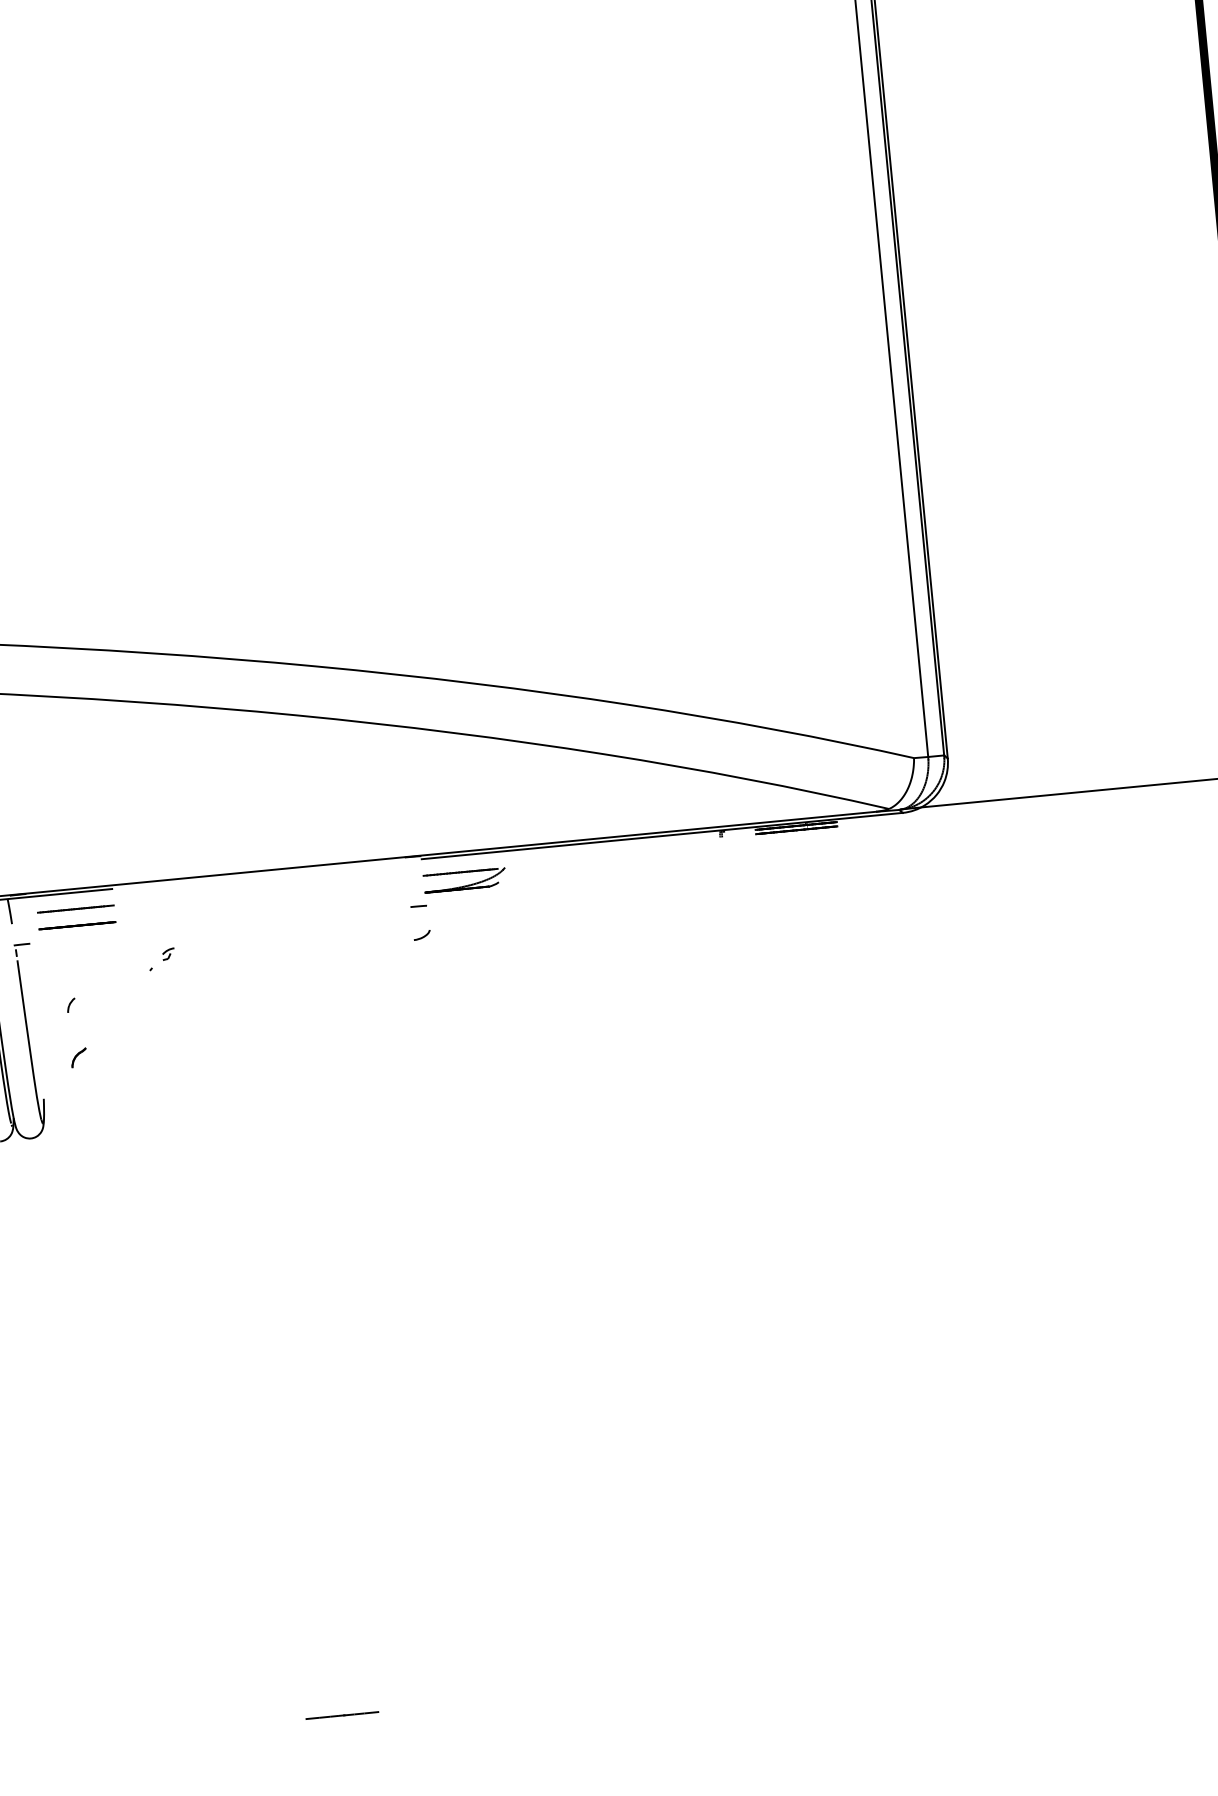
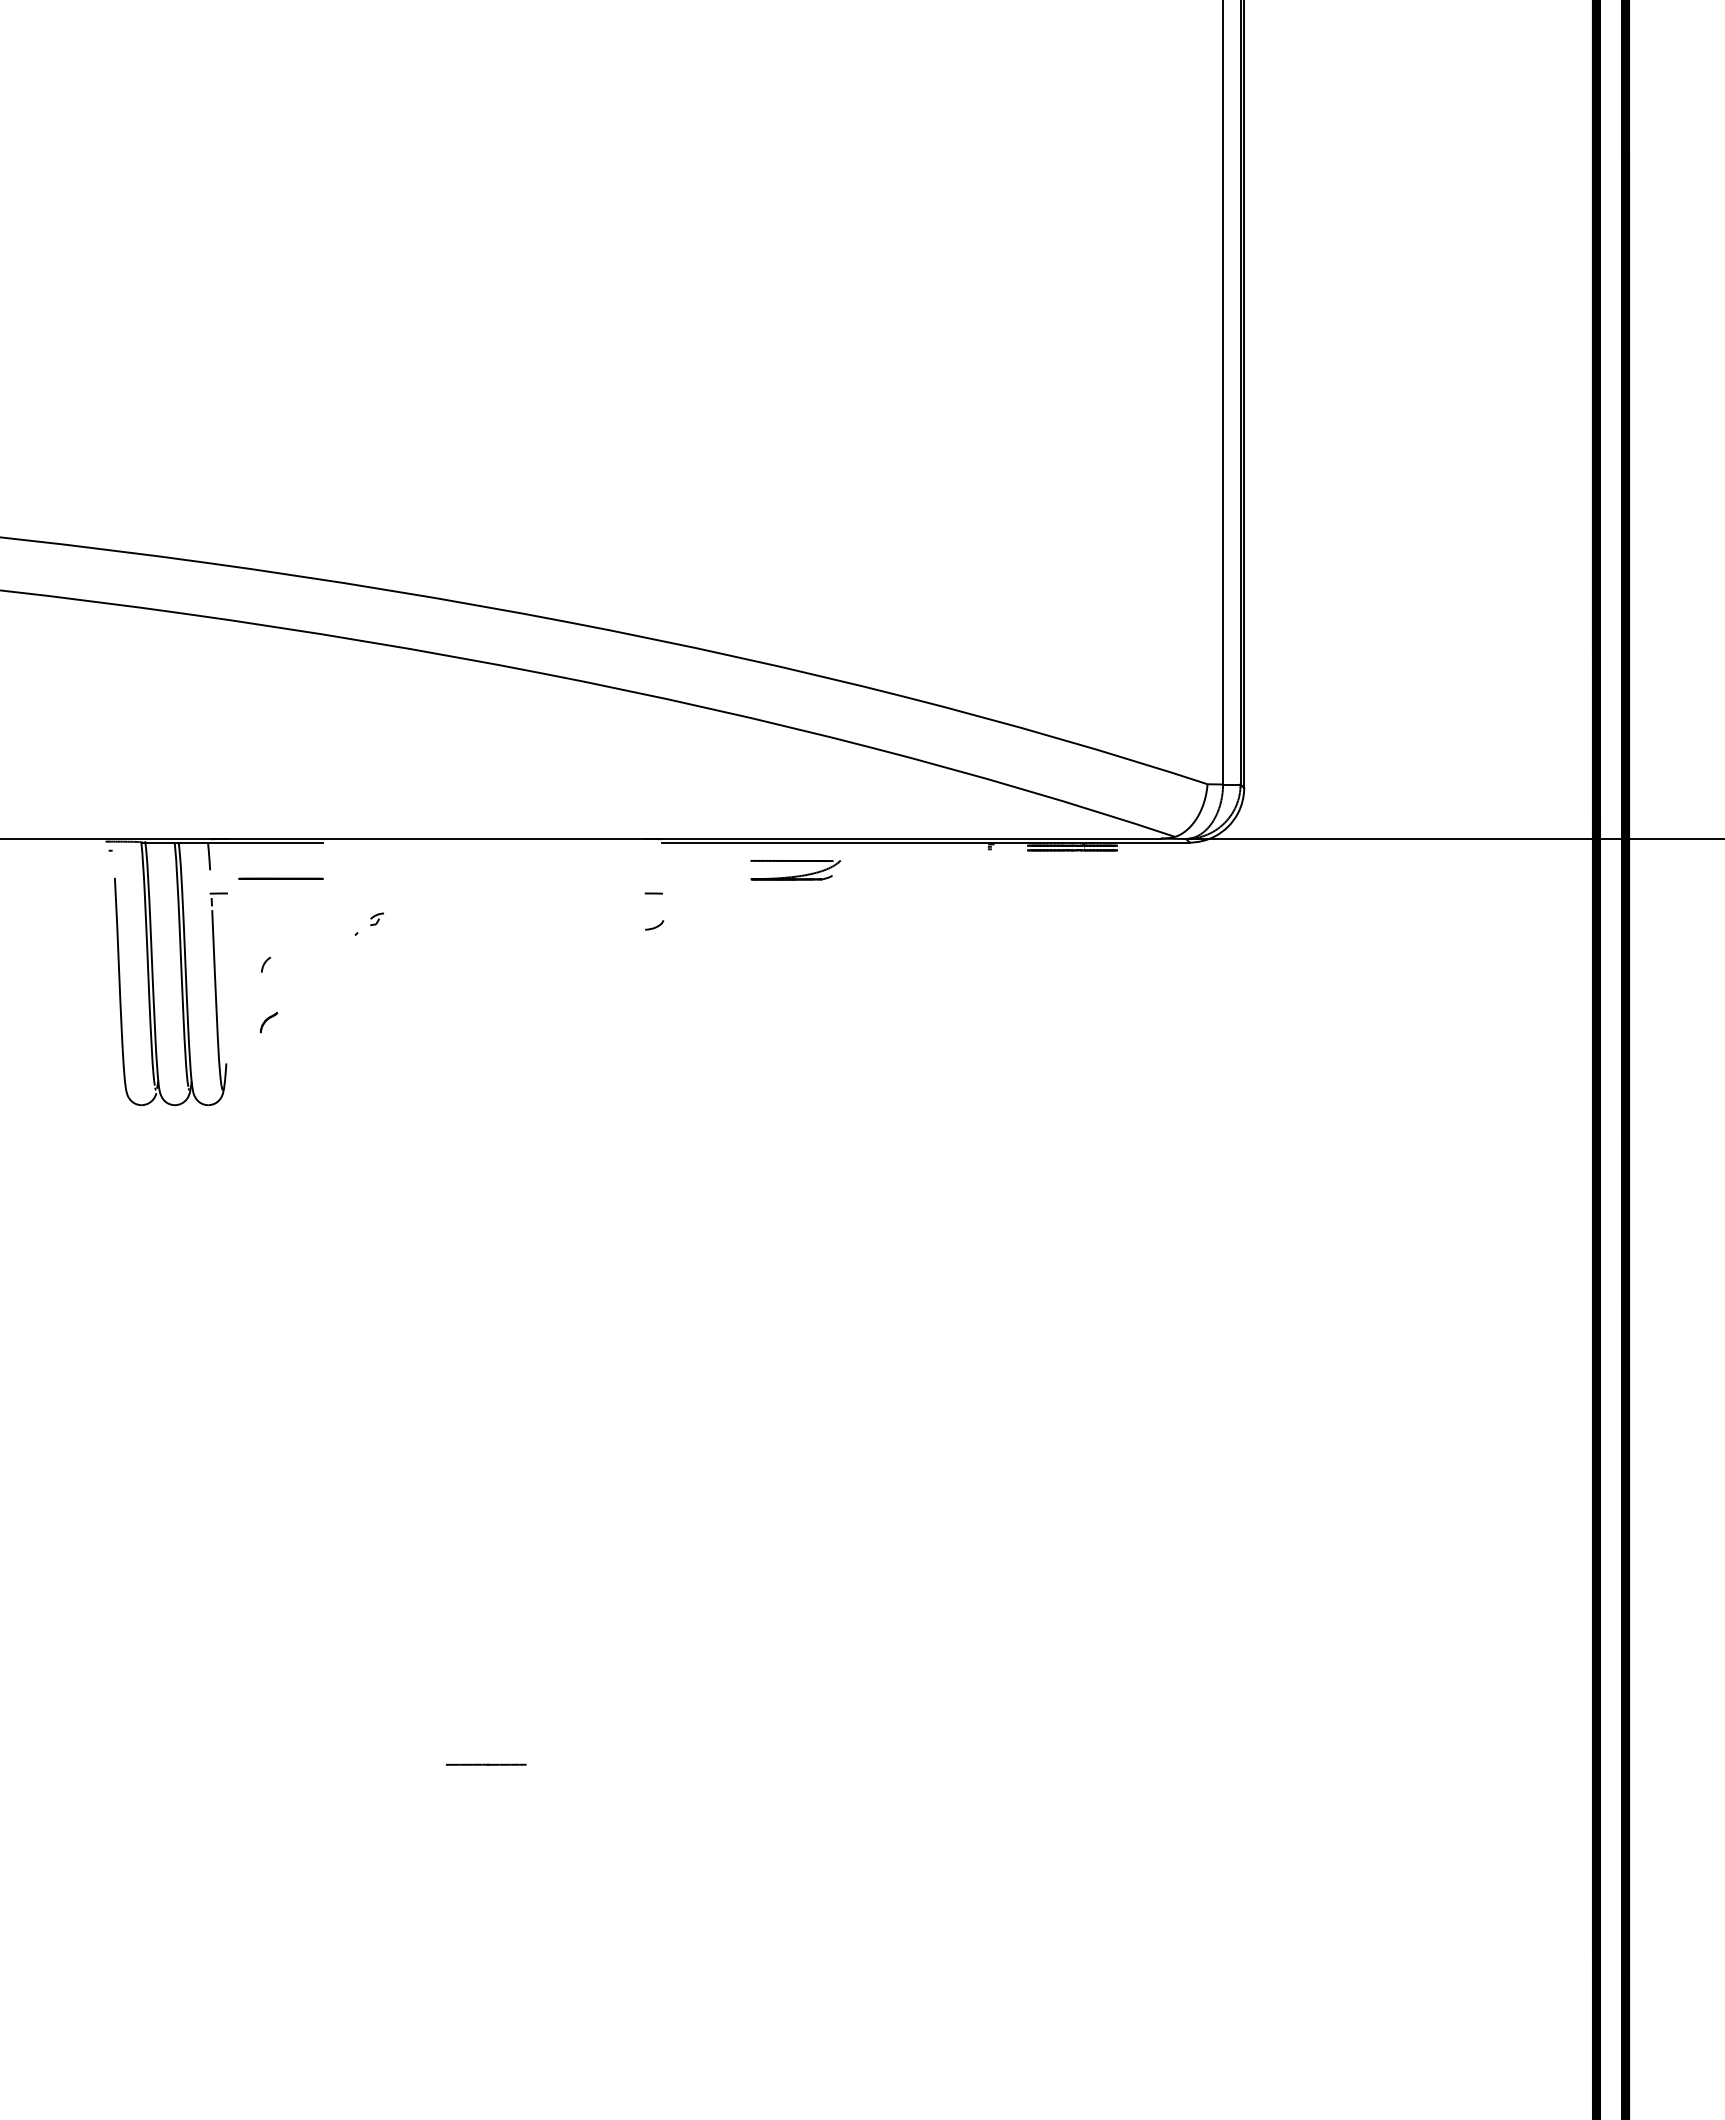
part: (464, 879) -> (795, 869), moved
line: (75, 909) -> (280, 860), removed

